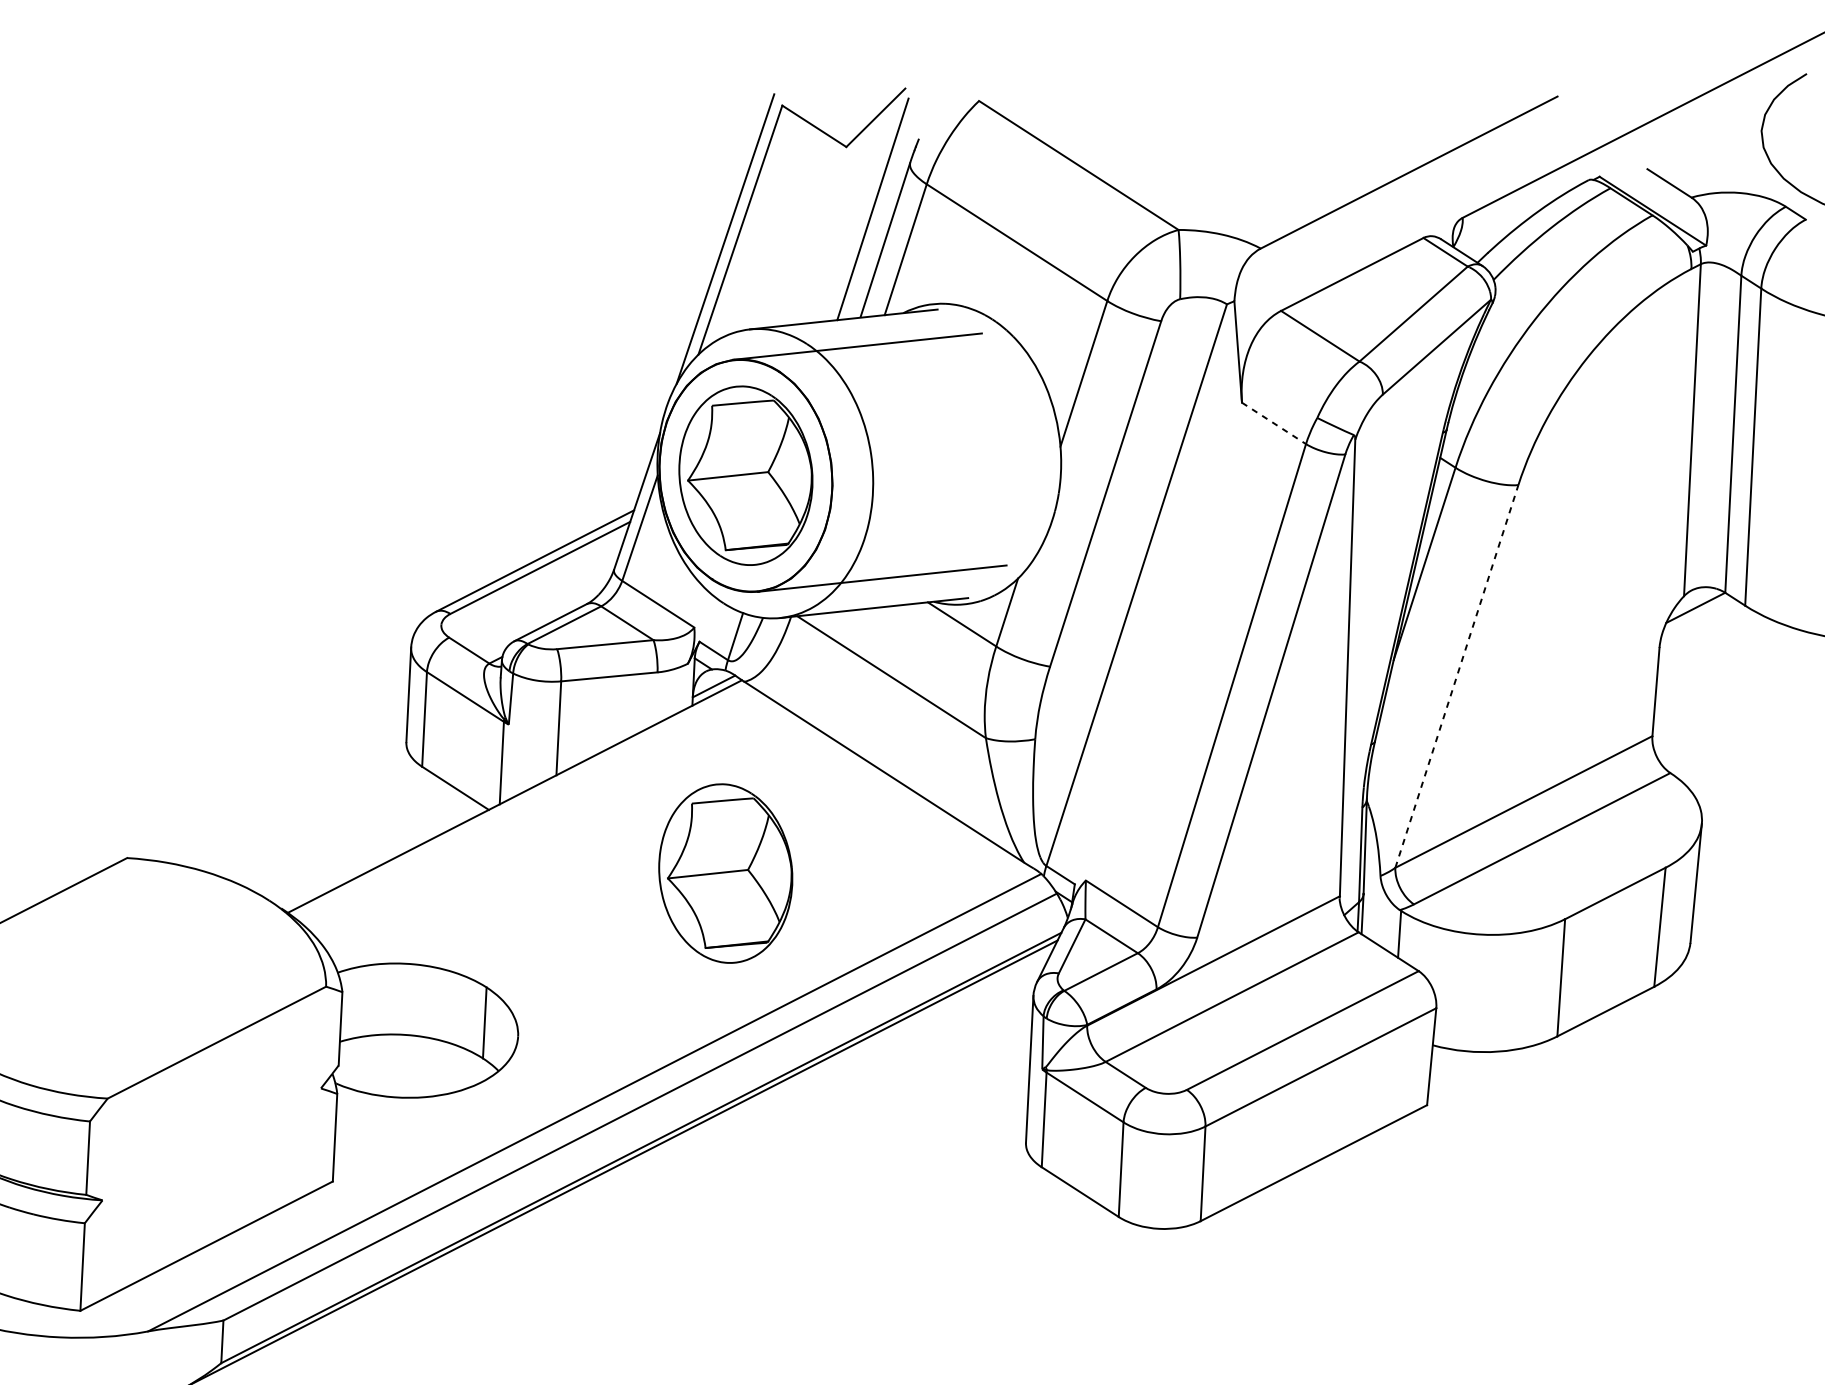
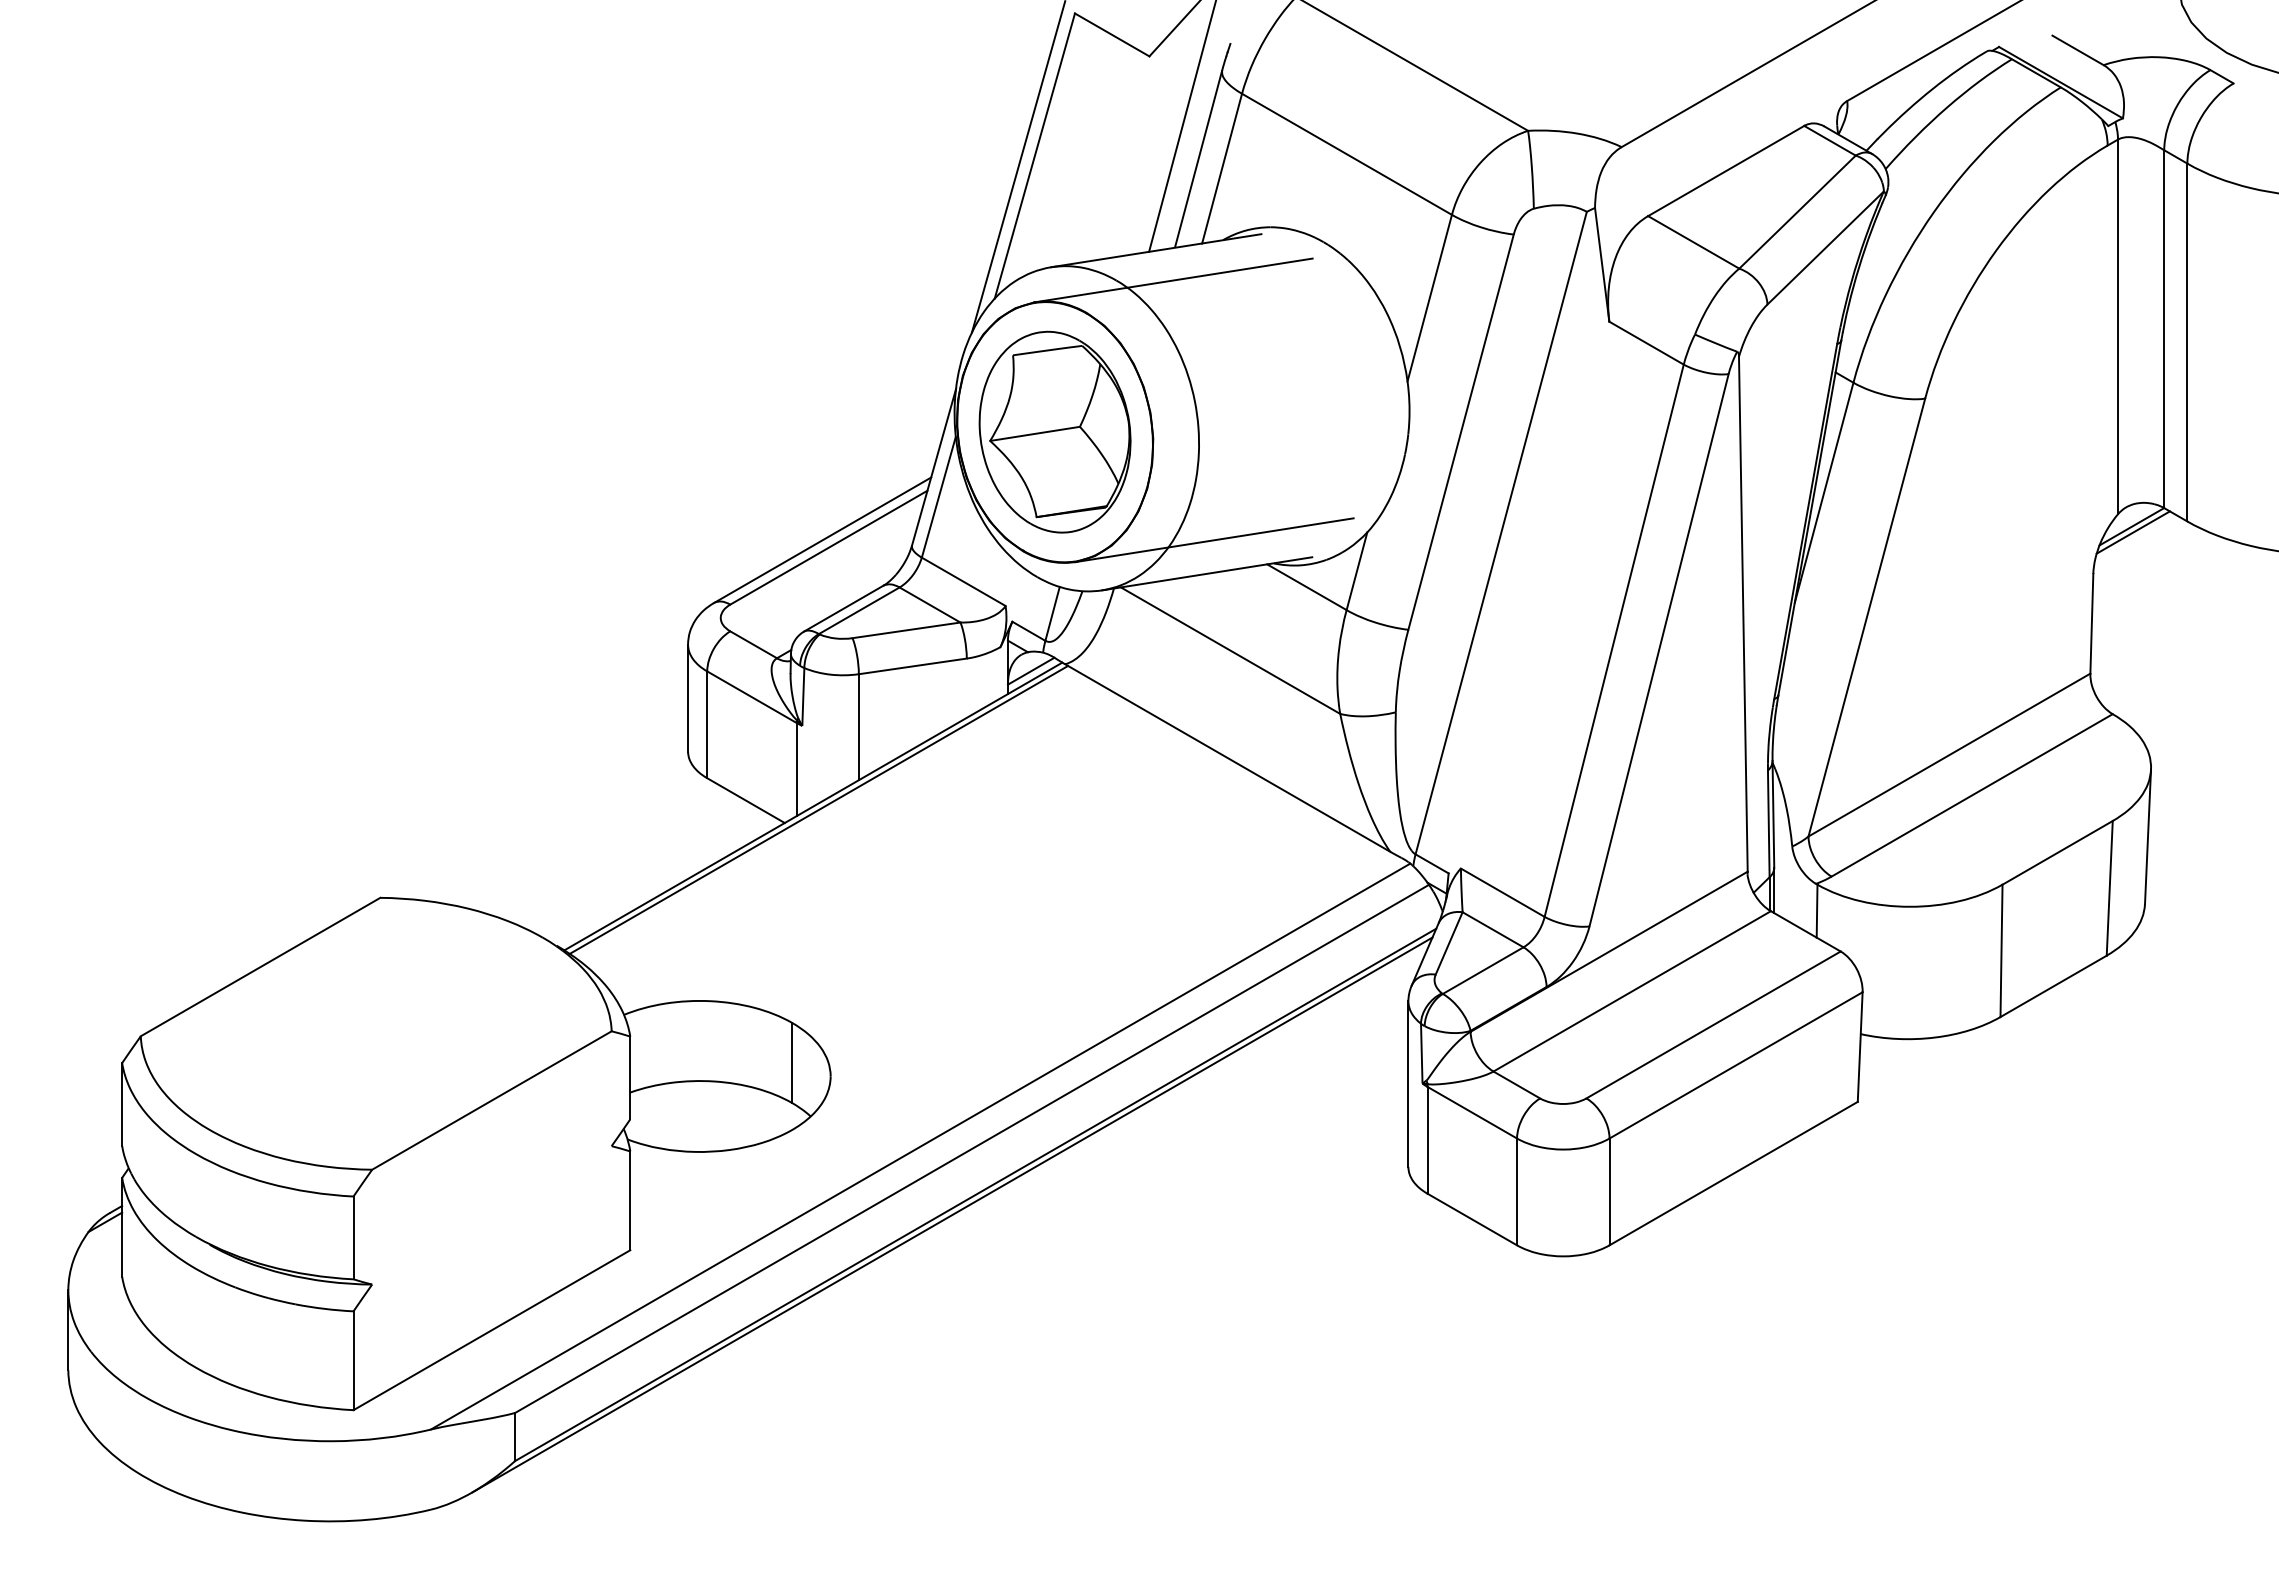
line: (1273, 423) -> (1646, 343), dashed -> solid
line: (1696, 612) -> (2132, 532), added
line: (1456, 676) -> (1866, 617), dashed -> solid
line: (519, 799) -> (818, 809), added
part: (725, 872) -> (1054, 880), removed

